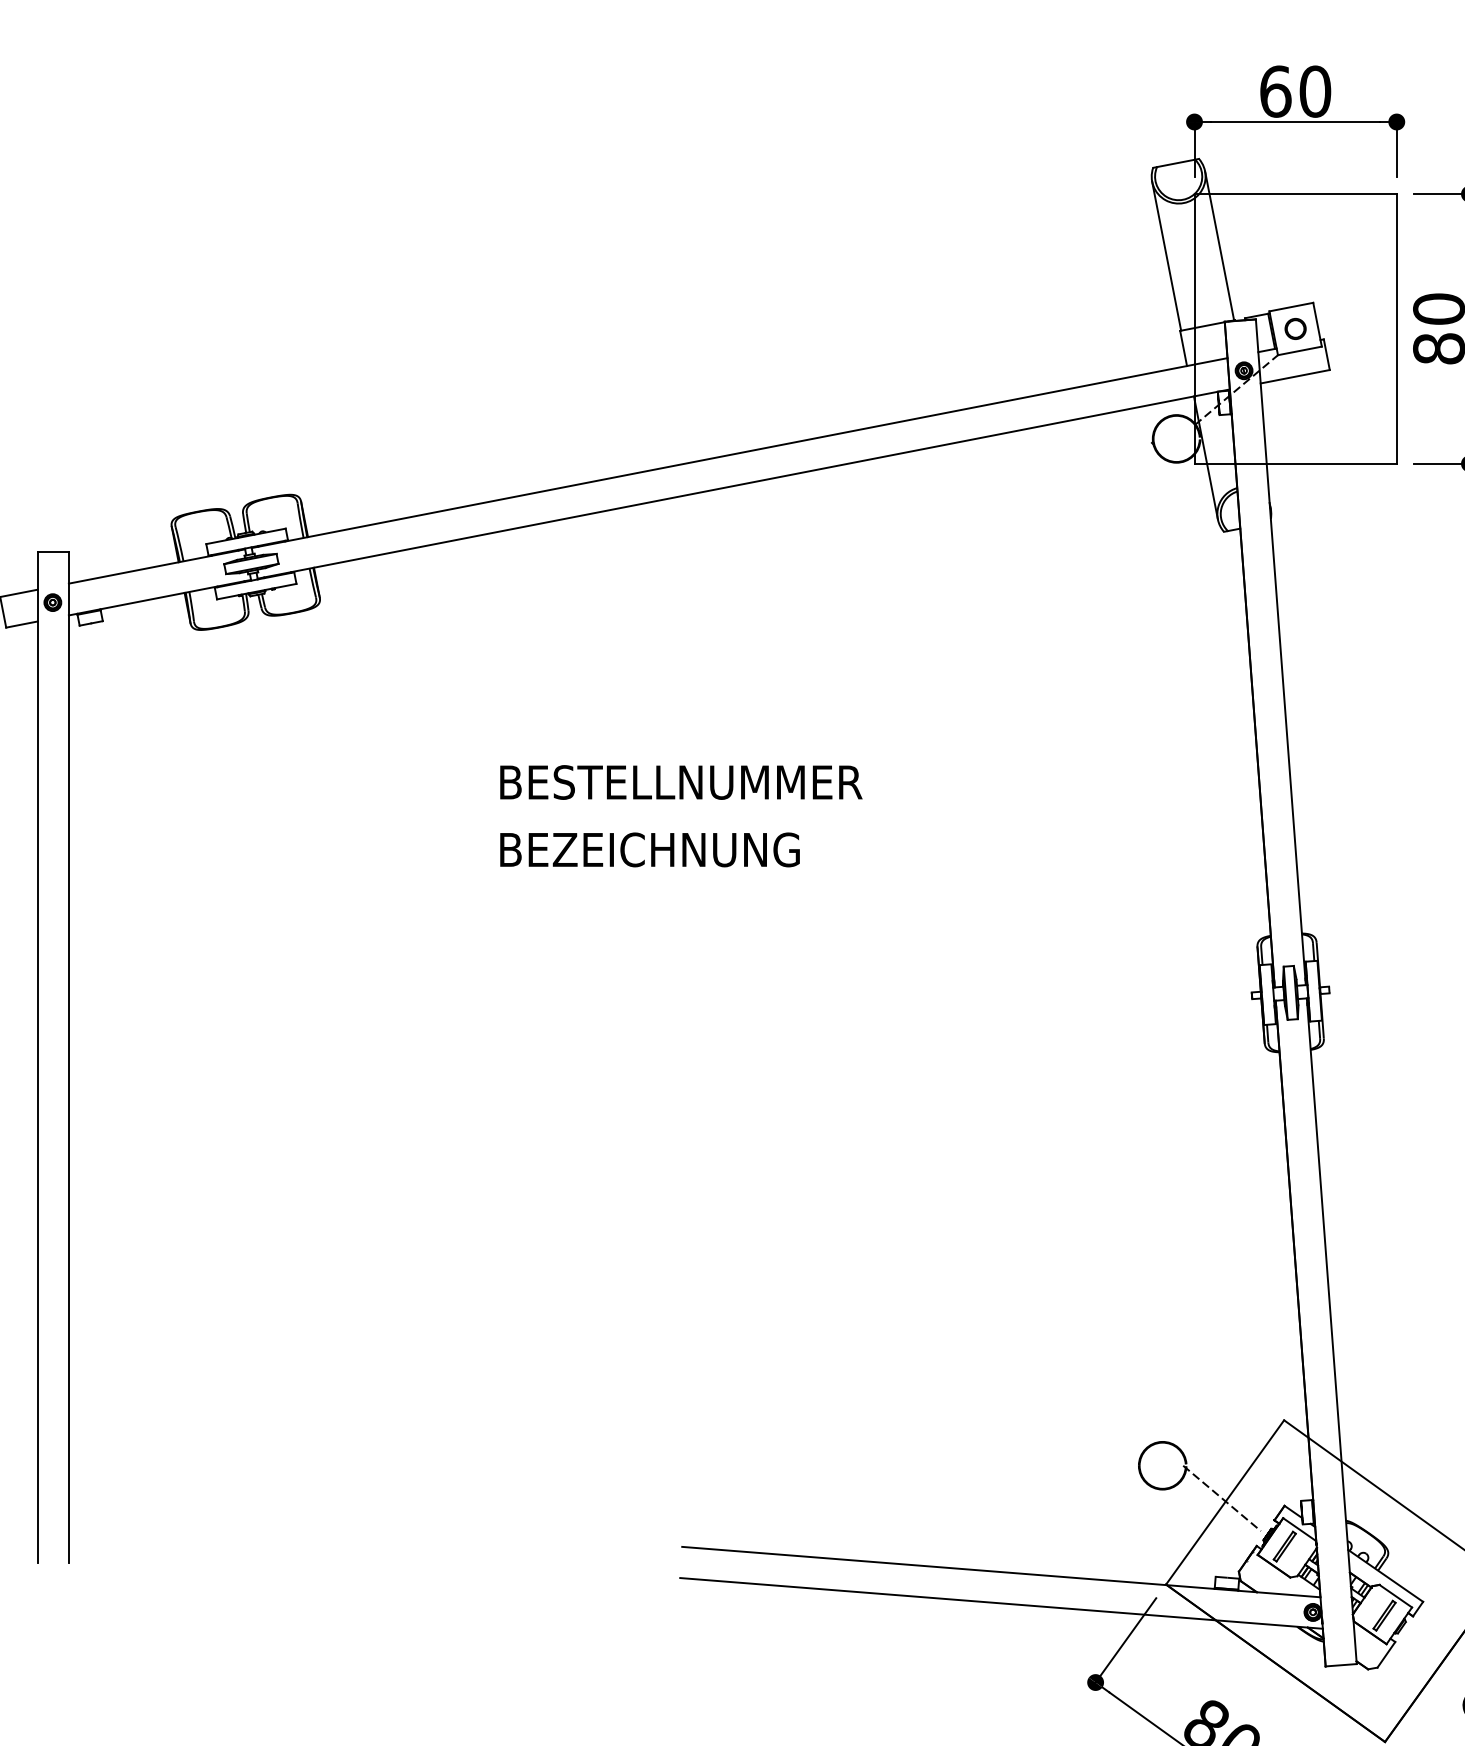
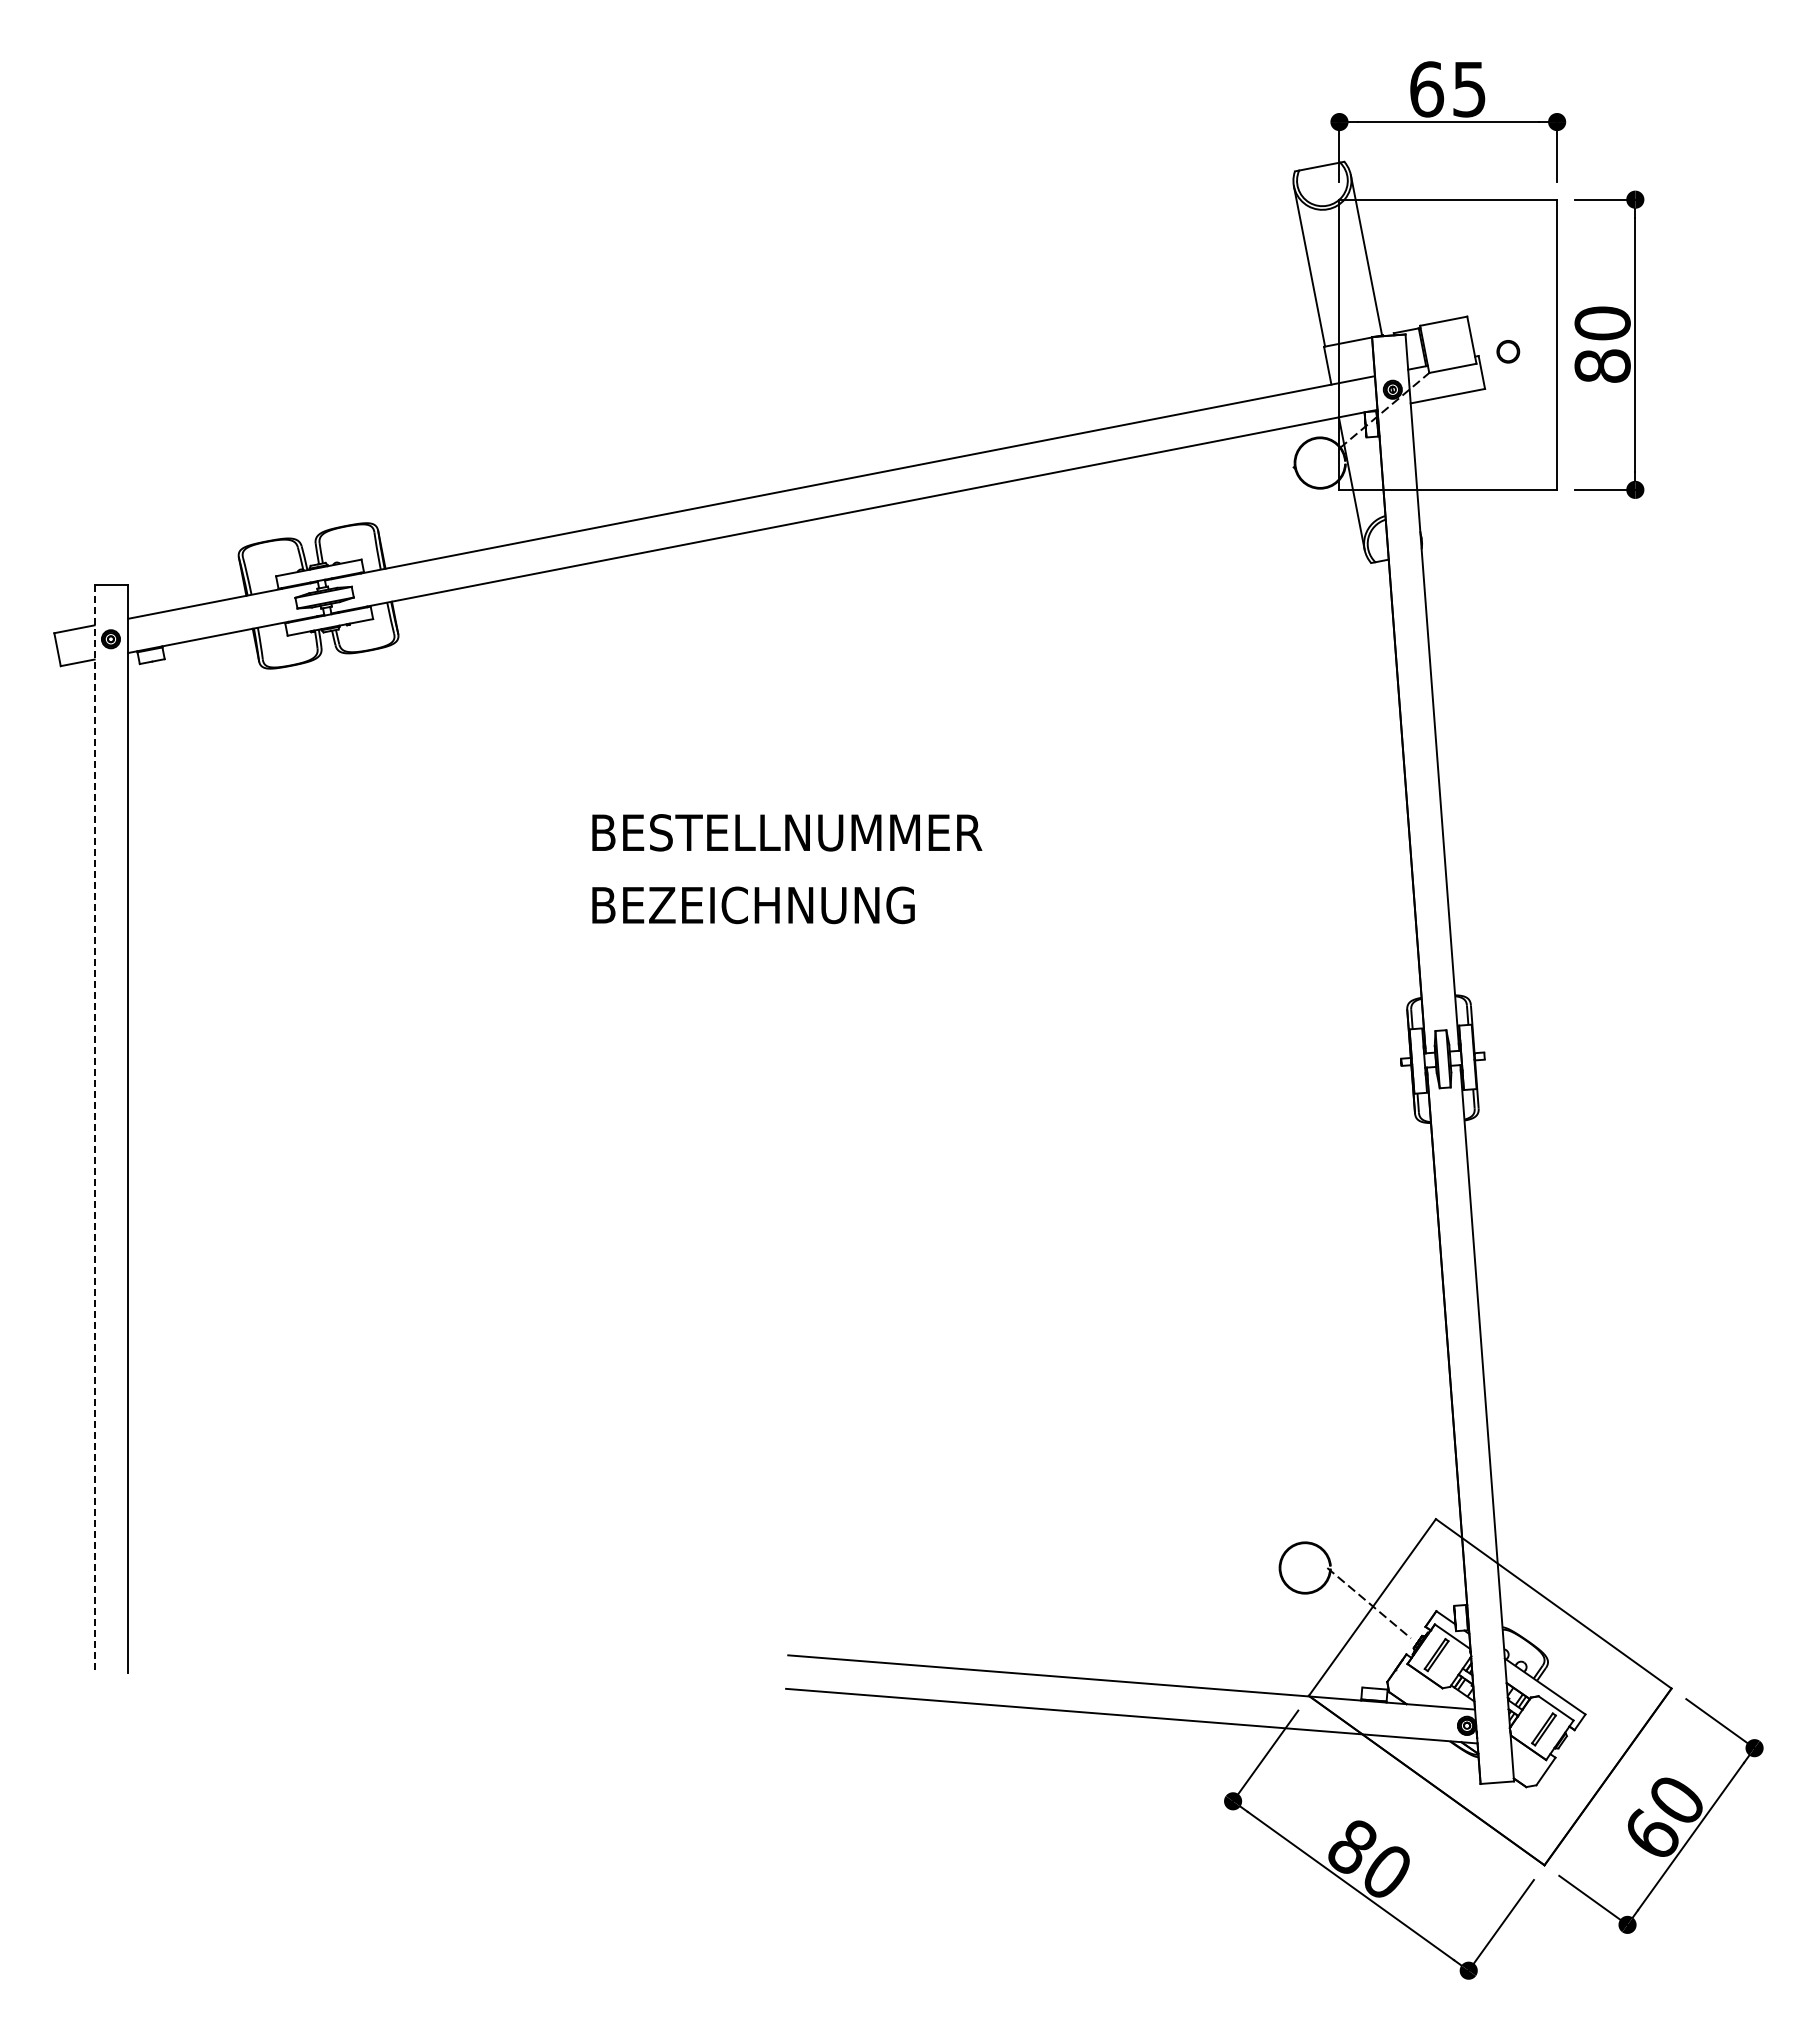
text: (1315, 91) -> (1469, 89), 60 -> 65
part: (1295, 328) -> (1508, 351), moved
line: (37, 1058) -> (94, 1129), solid -> dashed

